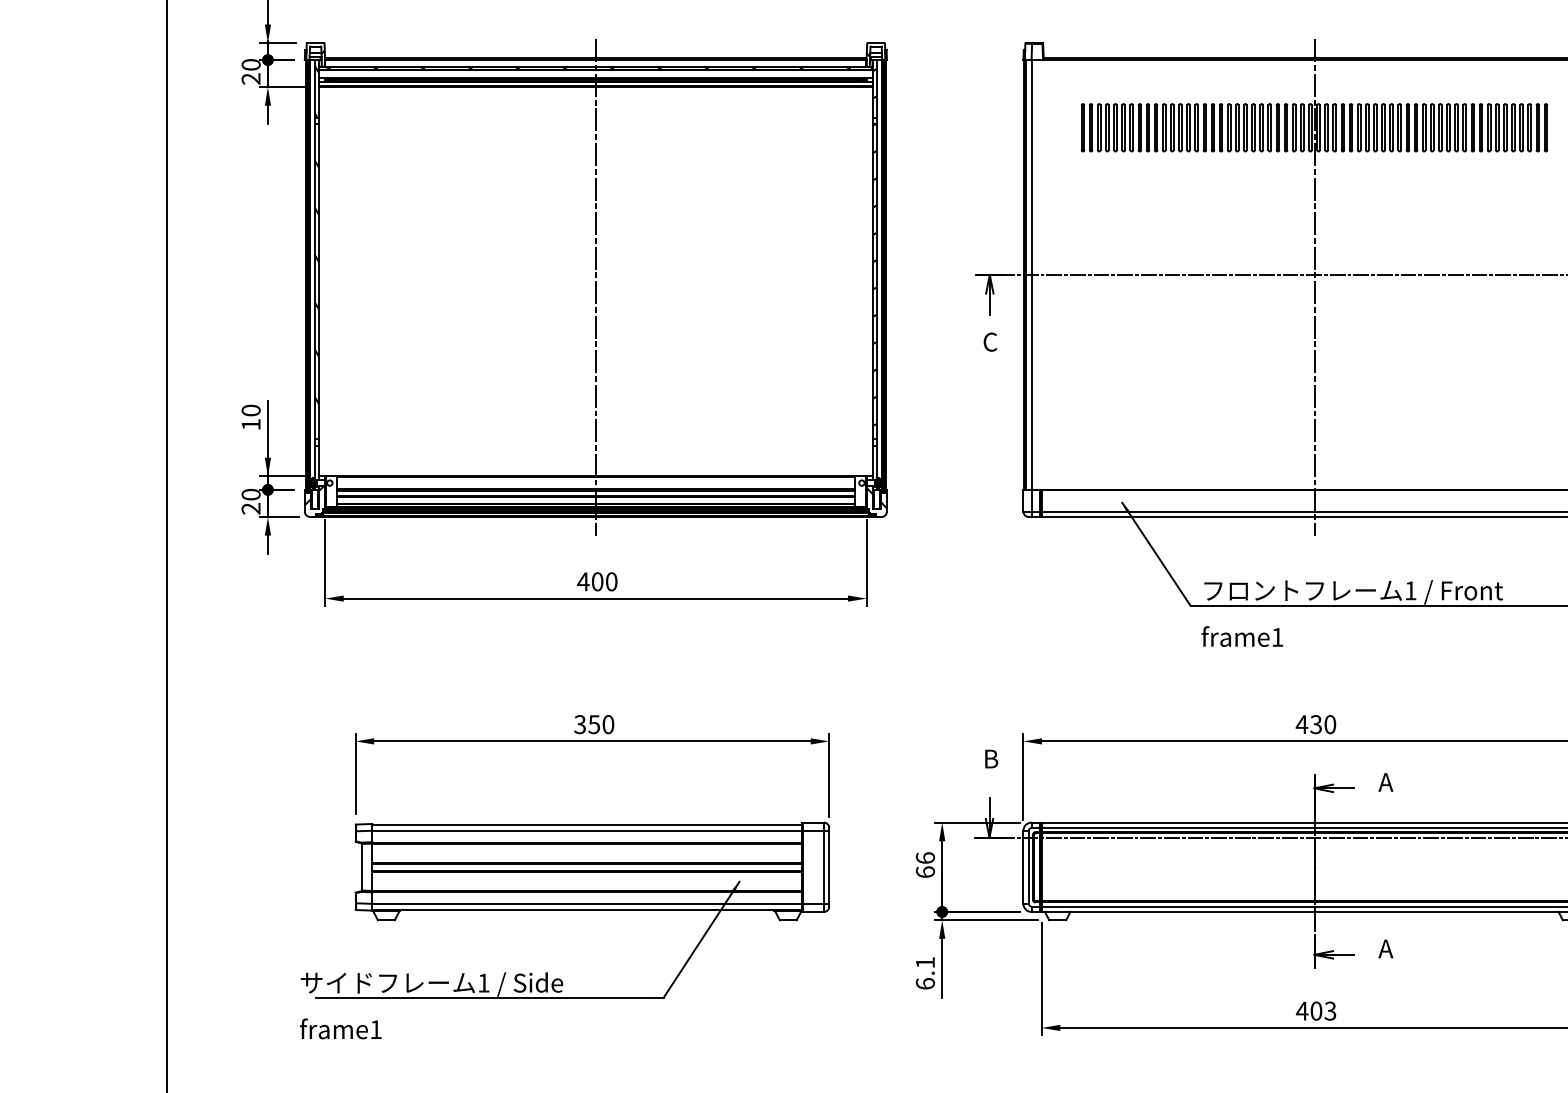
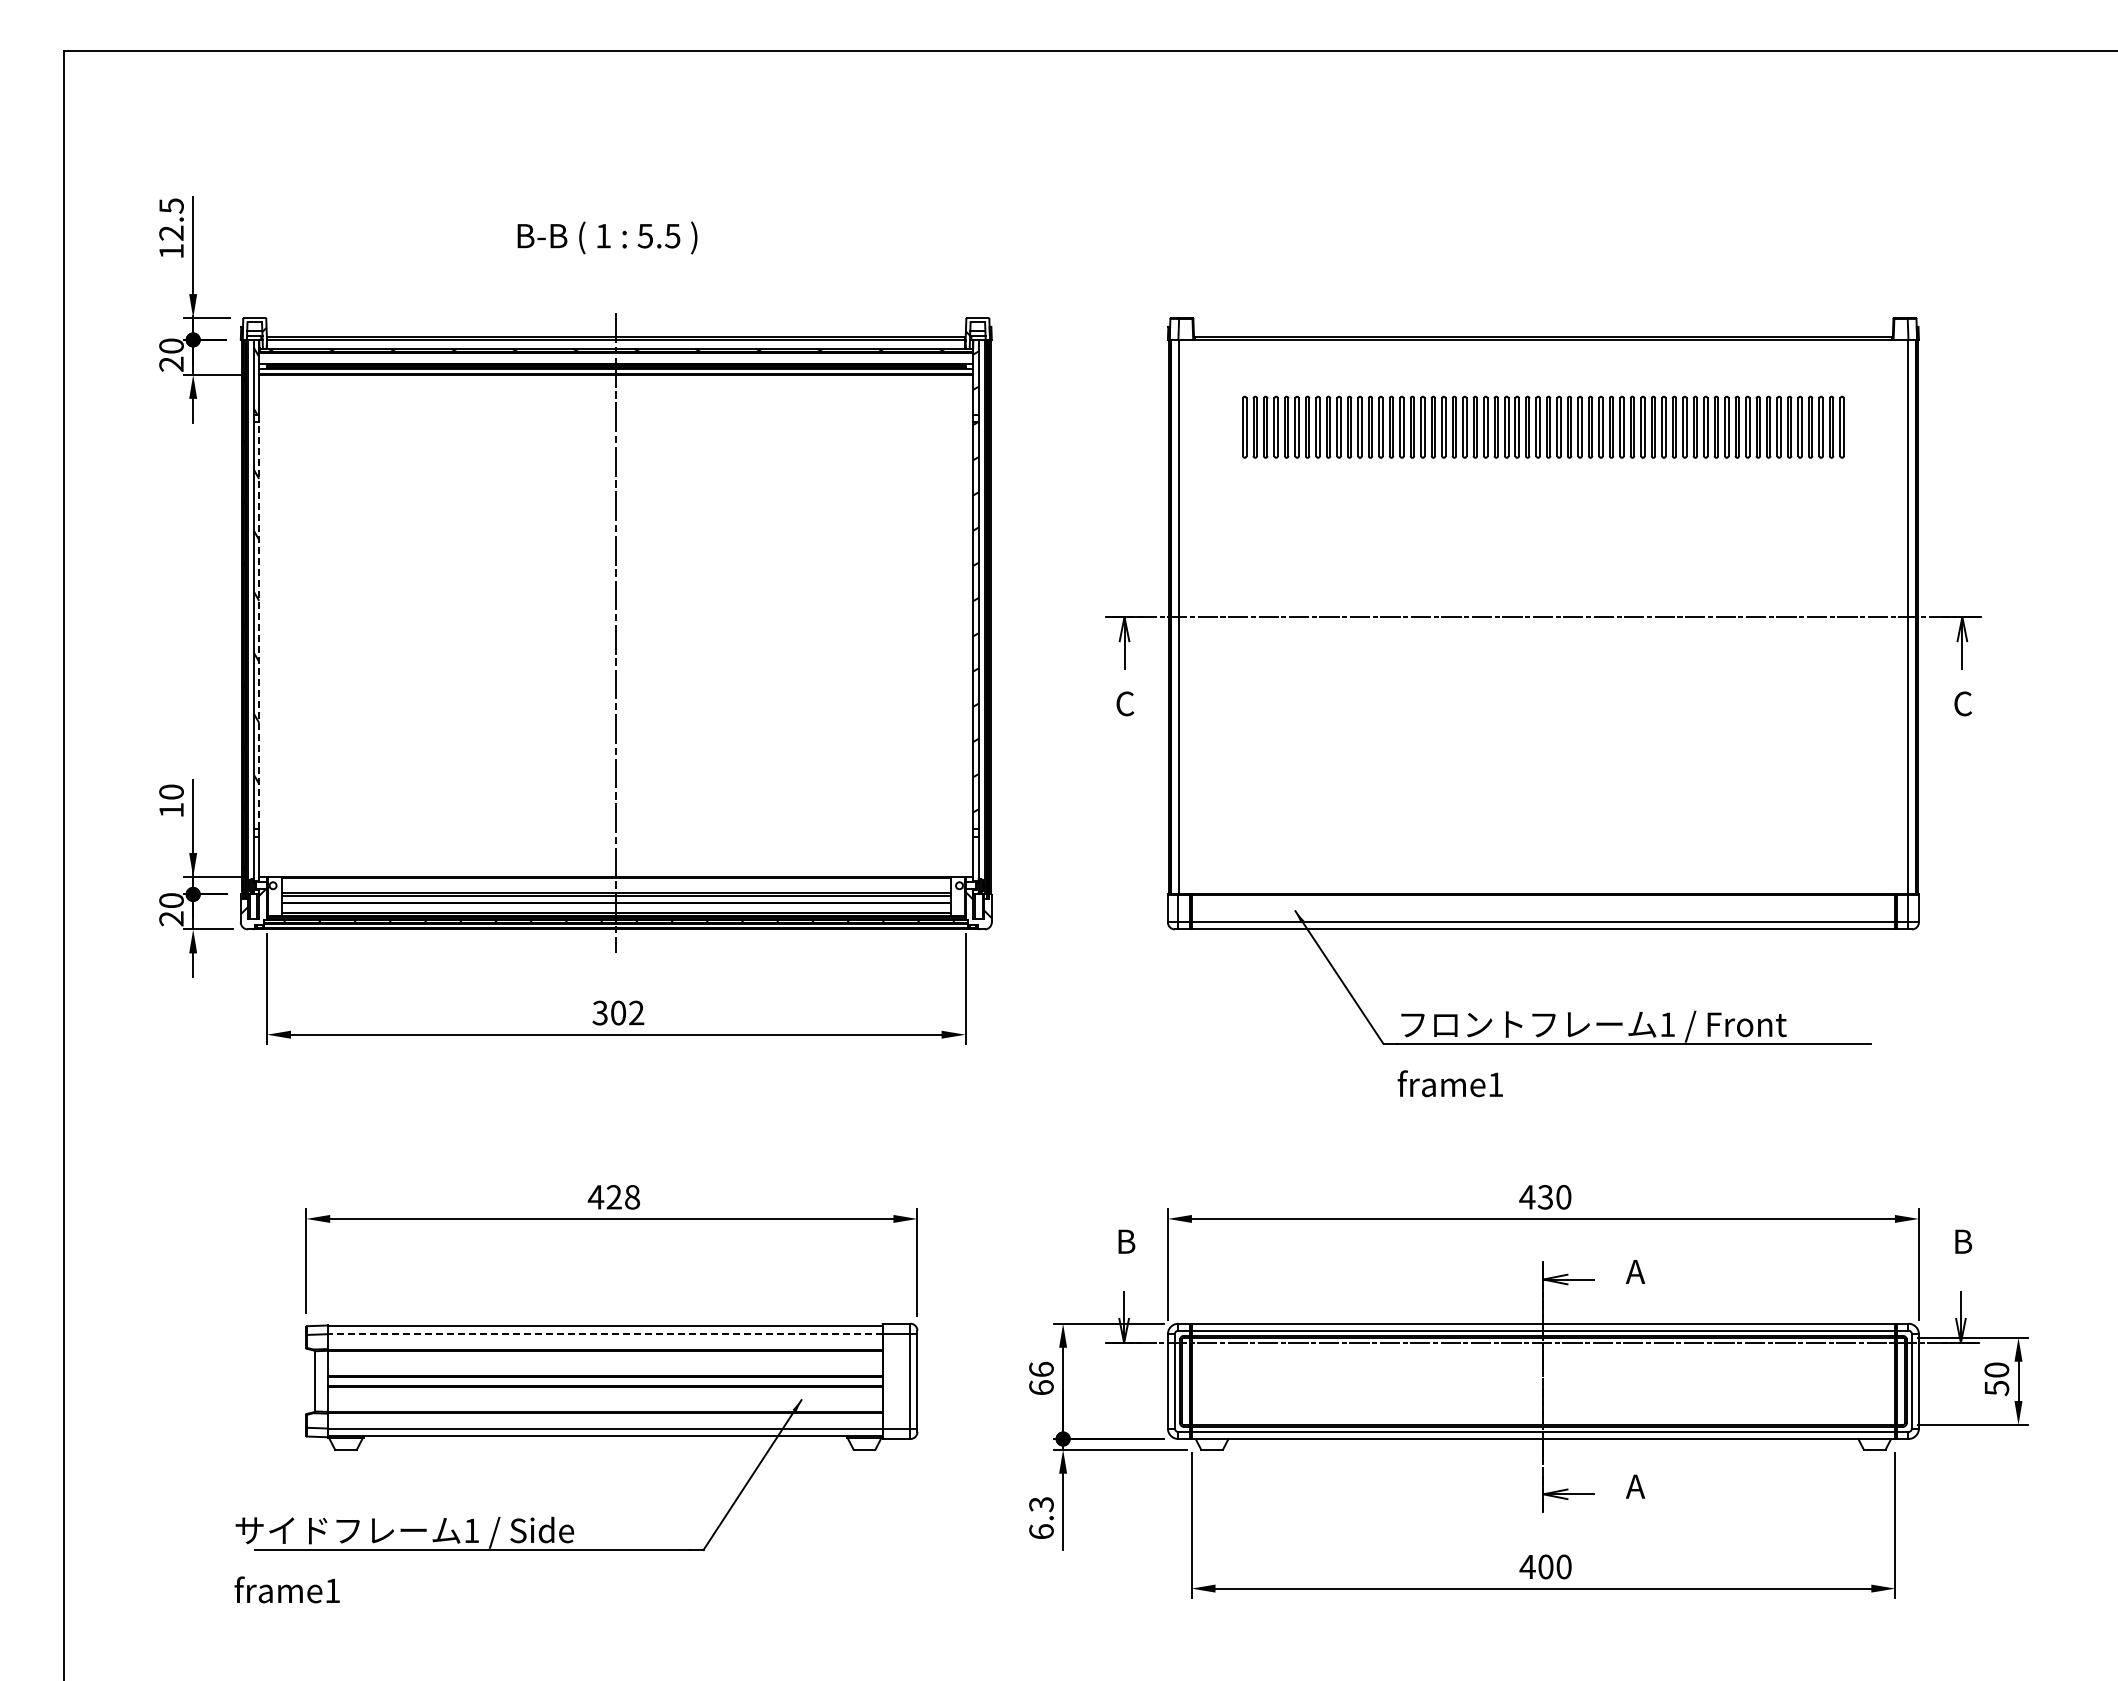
line: (319, 281) -> (259, 625), solid -> dashed
line: (1314, 287) -> (1543, 633), removed
text: (597, 581) -> (618, 1012), 400 -> 302
text: (593, 724) -> (613, 1197), 350 -> 428
line: (586, 830) -> (604, 1334), solid -> dashed
text: (925, 962) -> (1041, 1504), 6.1 -> 6.3
text: (1330, 1010) -> (1563, 1566), 403 -> 400

